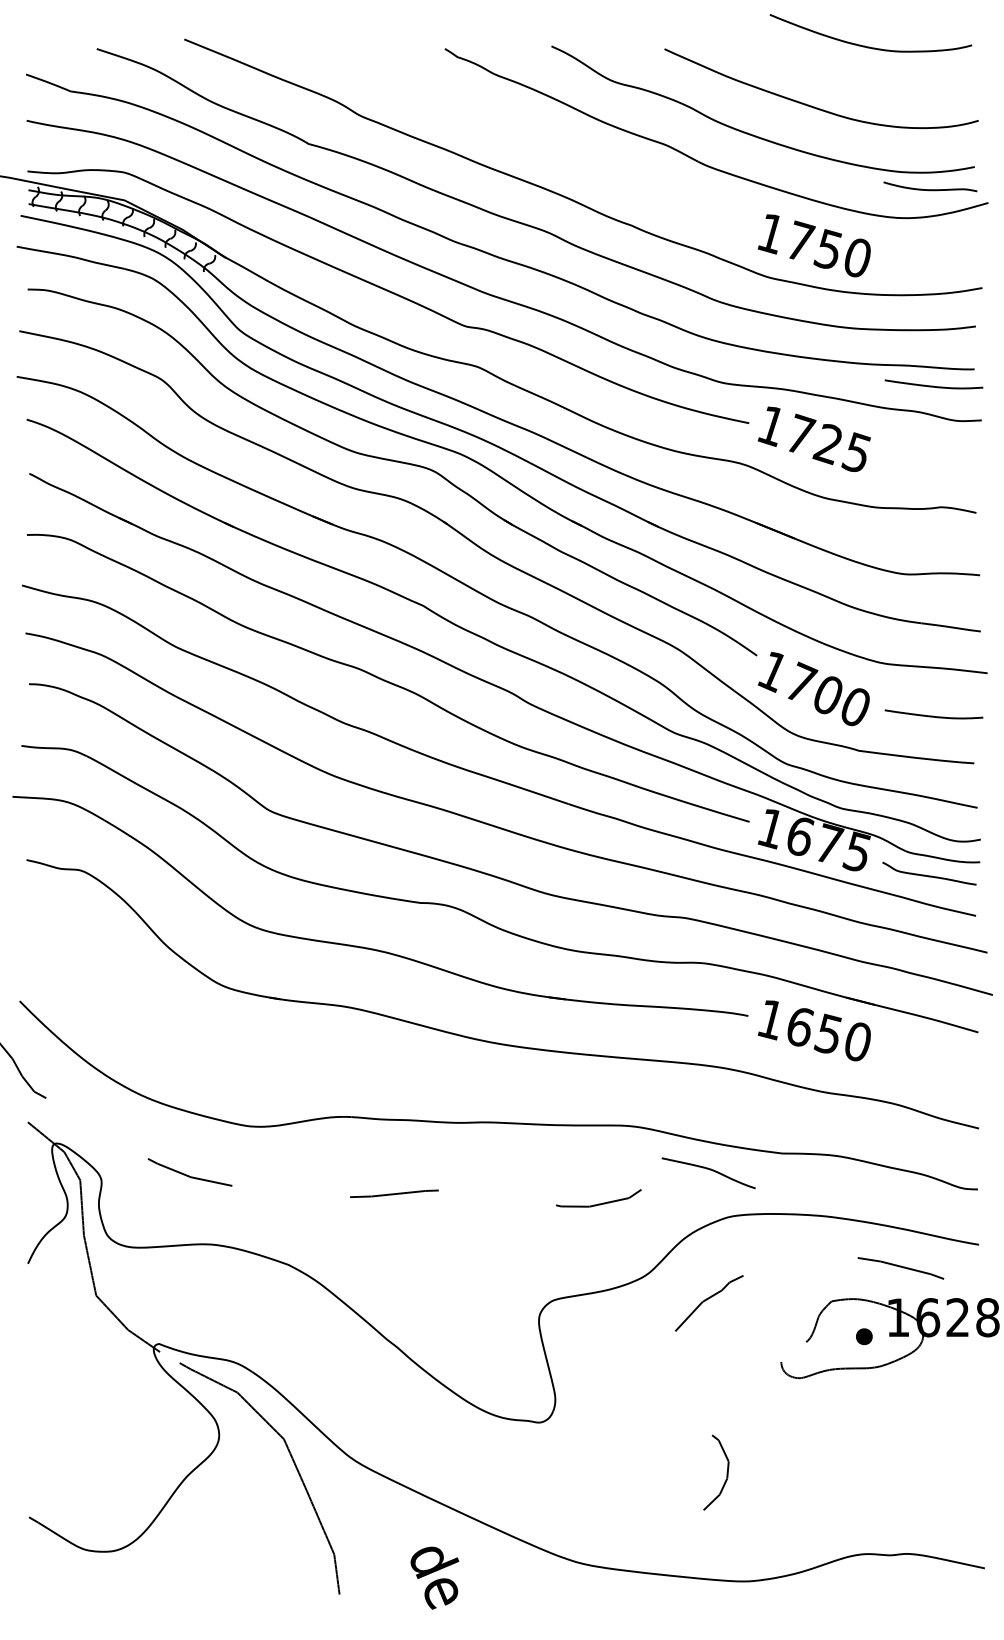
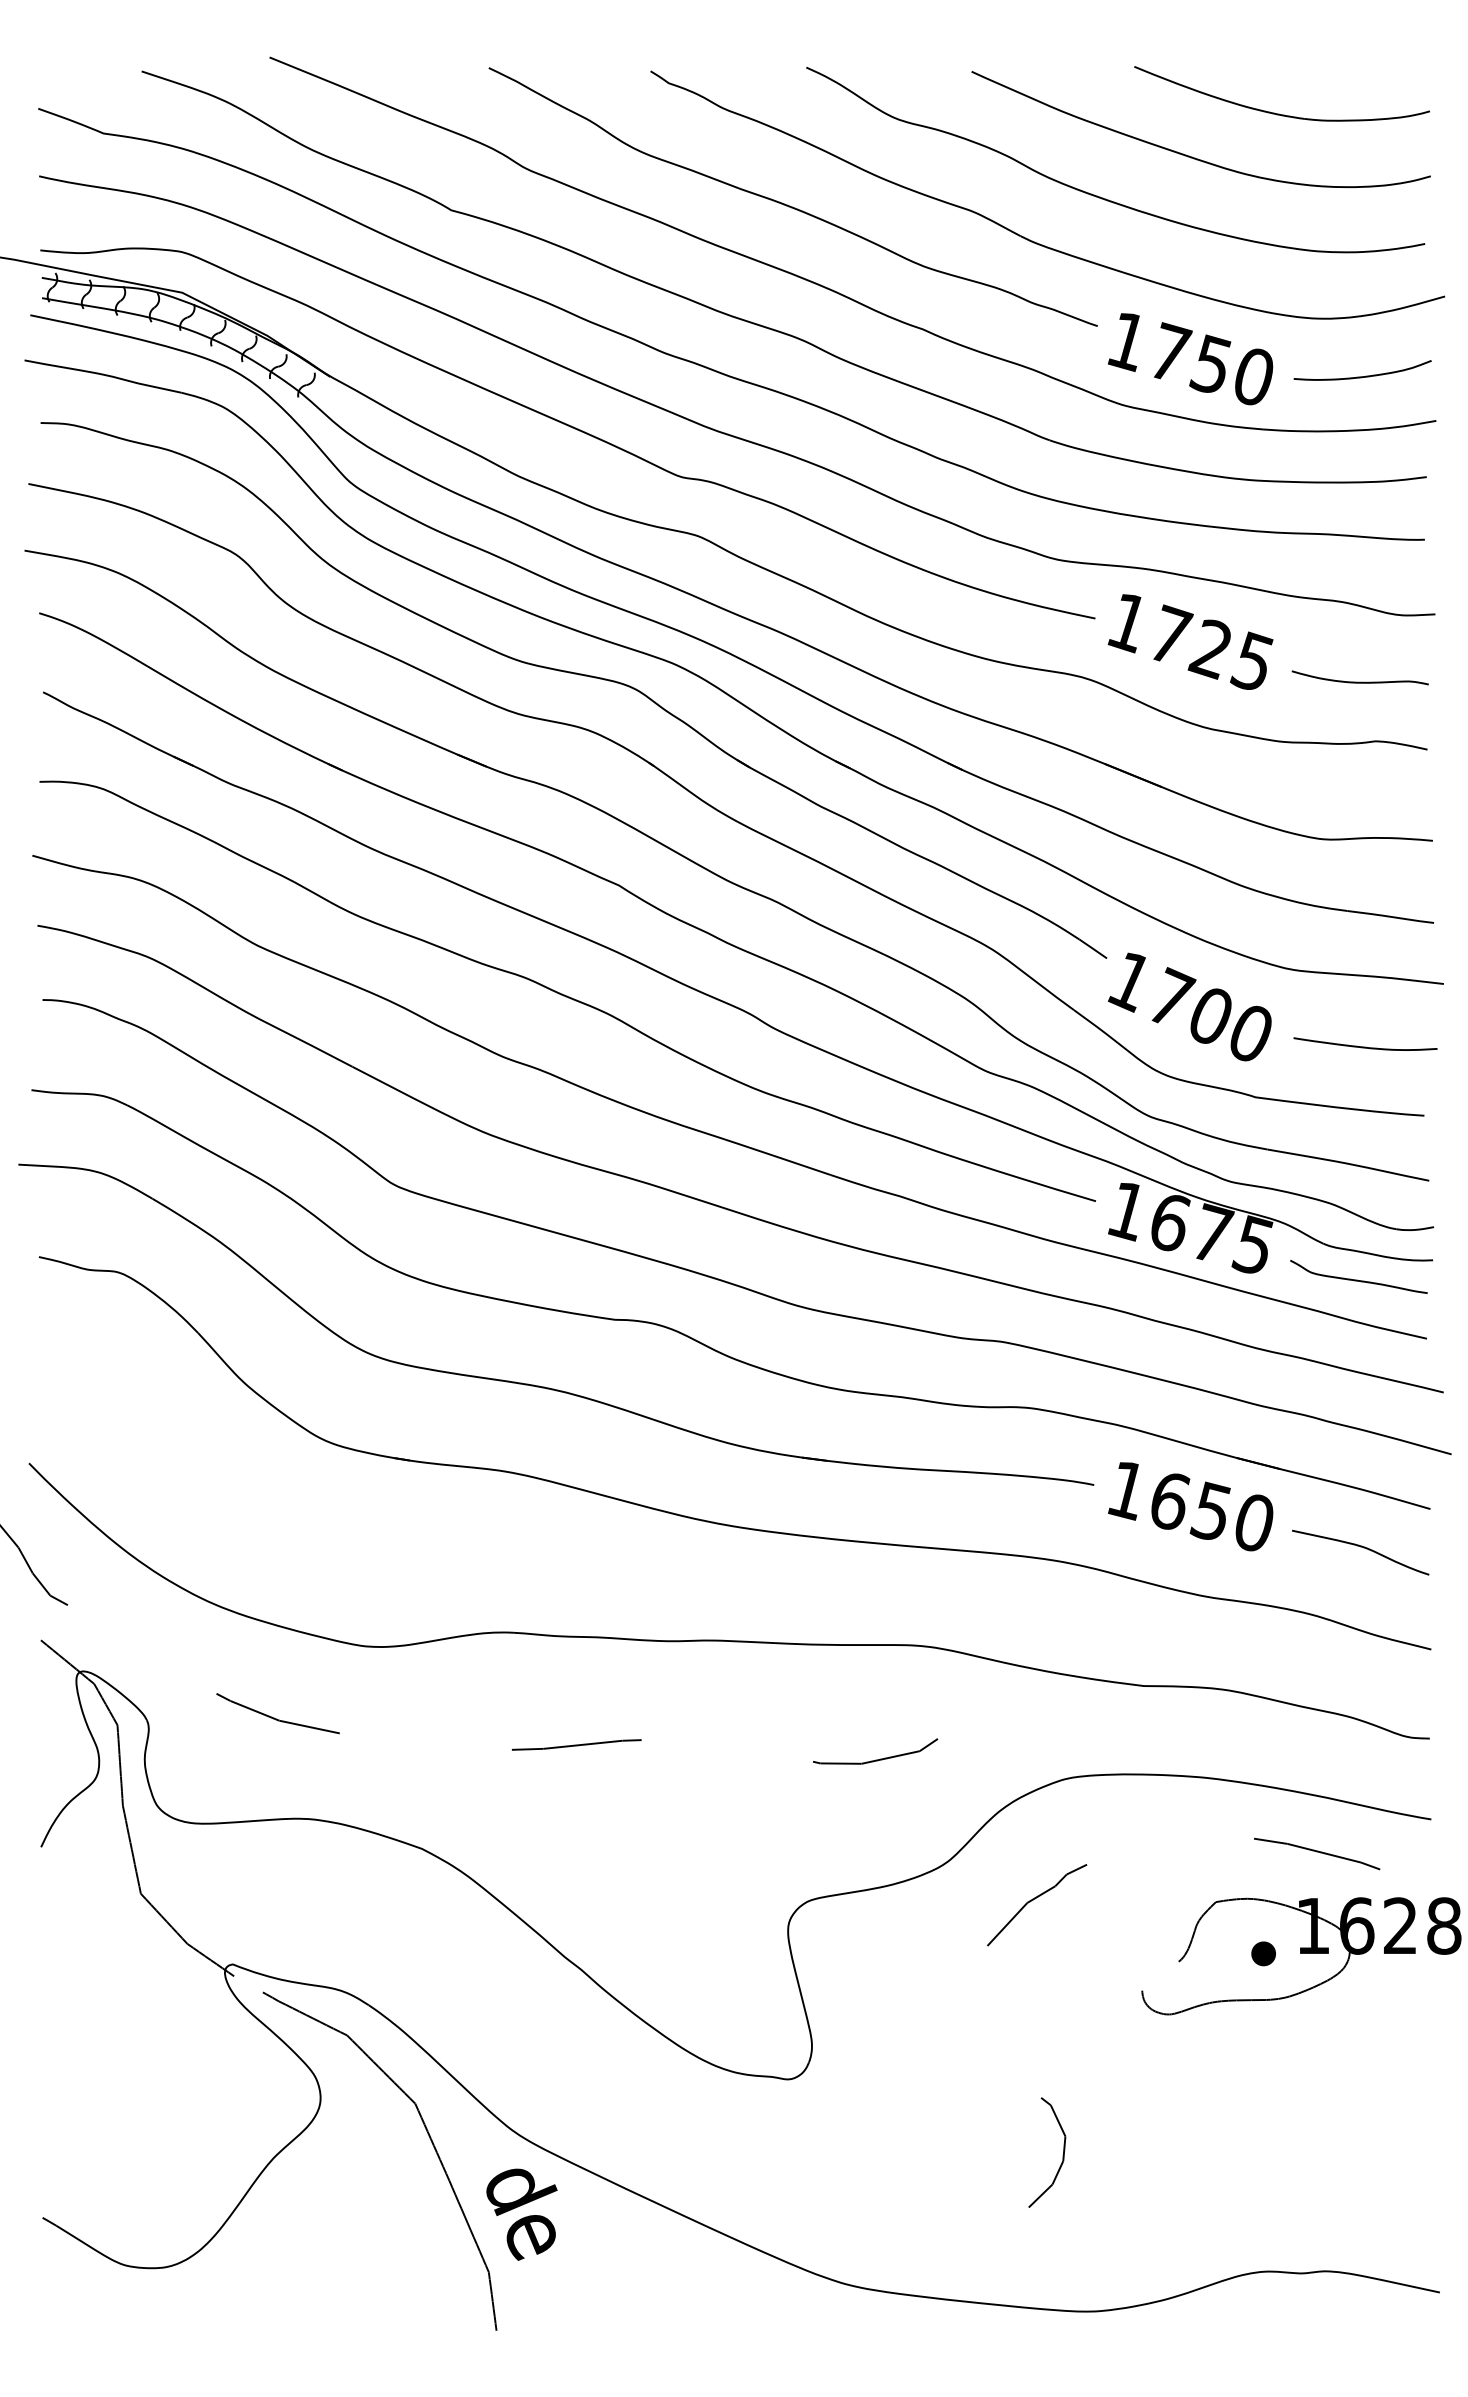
part: (865, 45) -> (1274, 111), moved
curve: (540, 140) -> (790, 205), added
curve: (930, 189) -> (1360, 681), moved
curve: (934, 256) -> (1366, 374), added
curve: (933, 385) -> (1364, 563), removed
curve: (709, 1170) -> (1361, 1548), moved
text: (434, 1577) -> (521, 2213), moved

